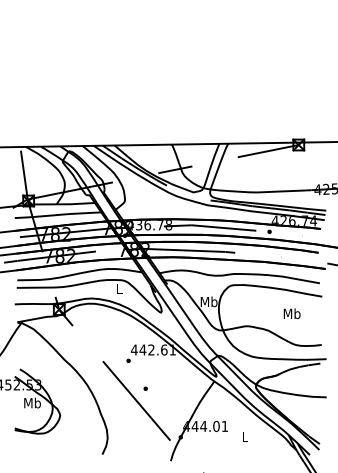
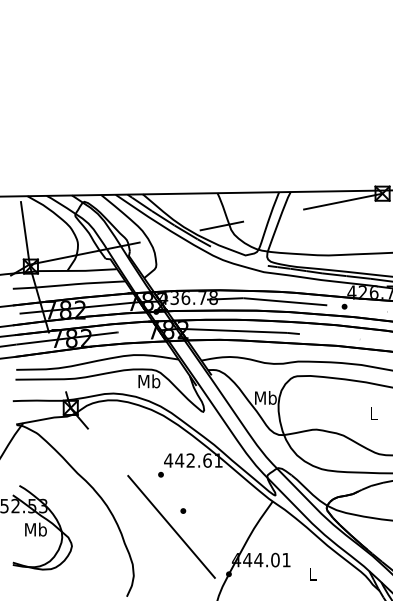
text: (119, 288) -> (149, 380), L -> Mb
text: (291, 313) -> (373, 413), Mb -> L

